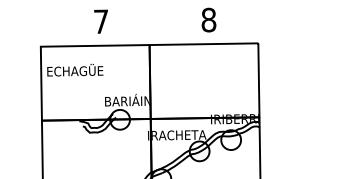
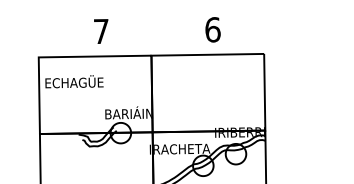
text: (208, 19) -> (212, 29), 8 -> 6

